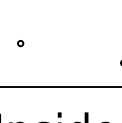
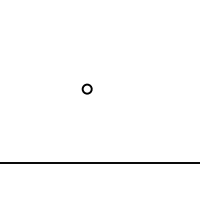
circle: (20, 43) -> (86, 89), moved

